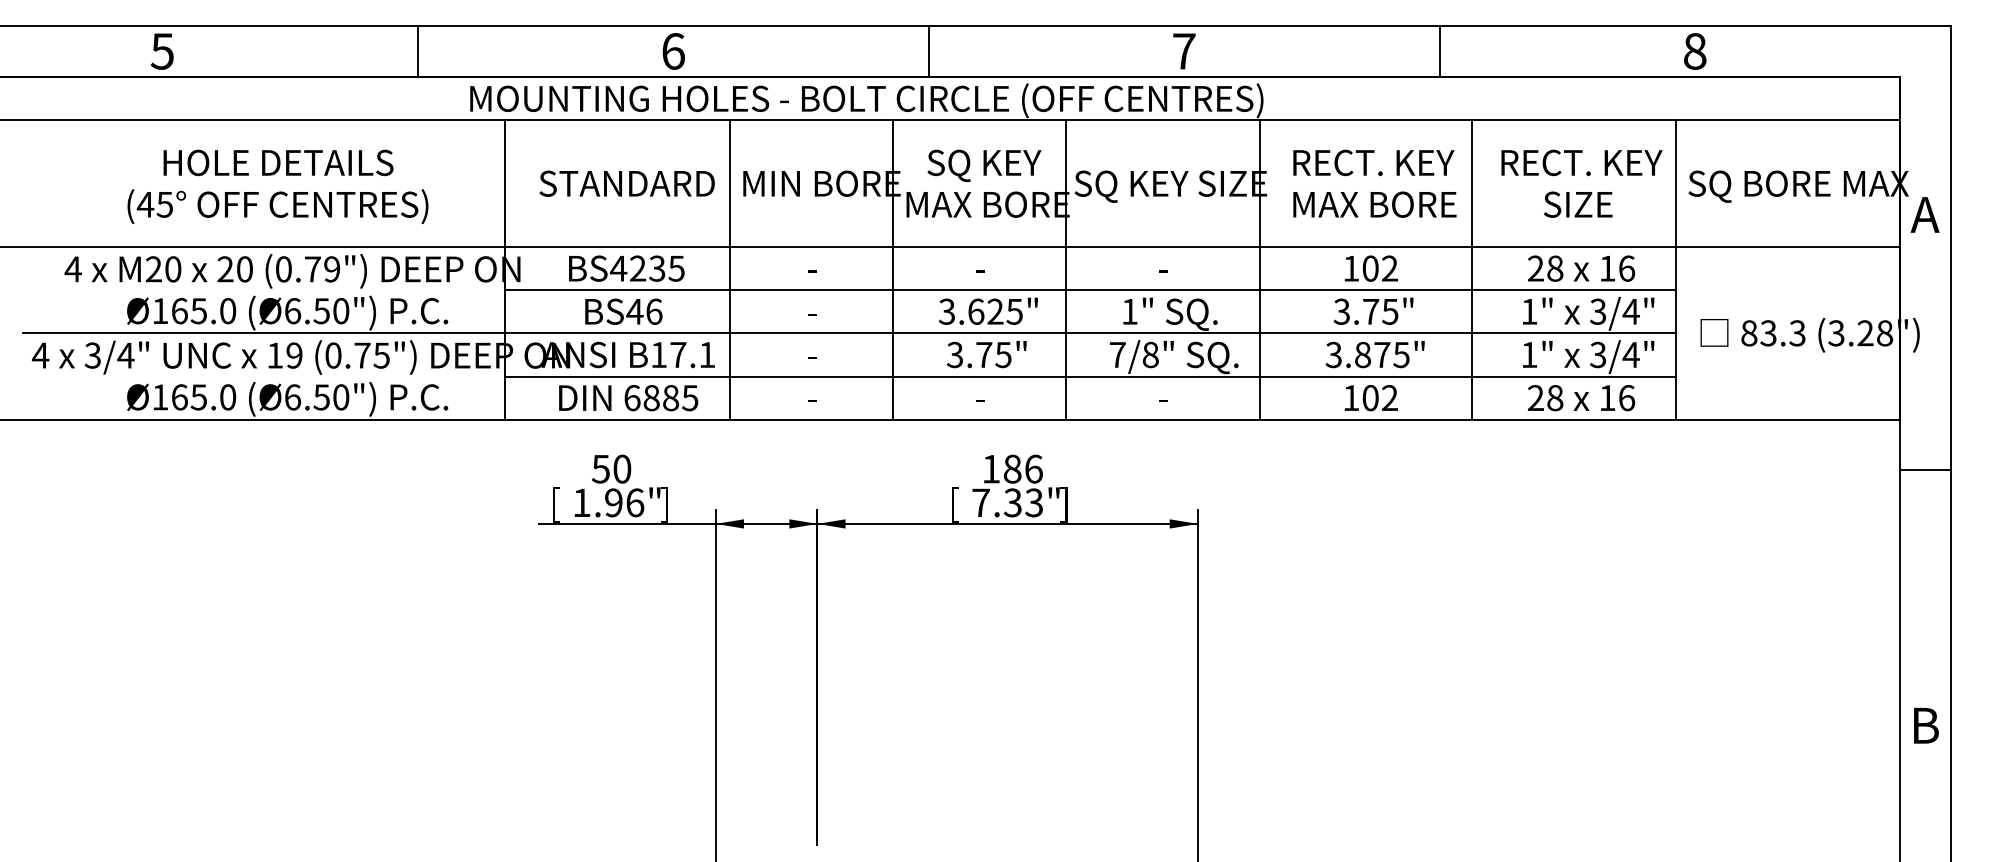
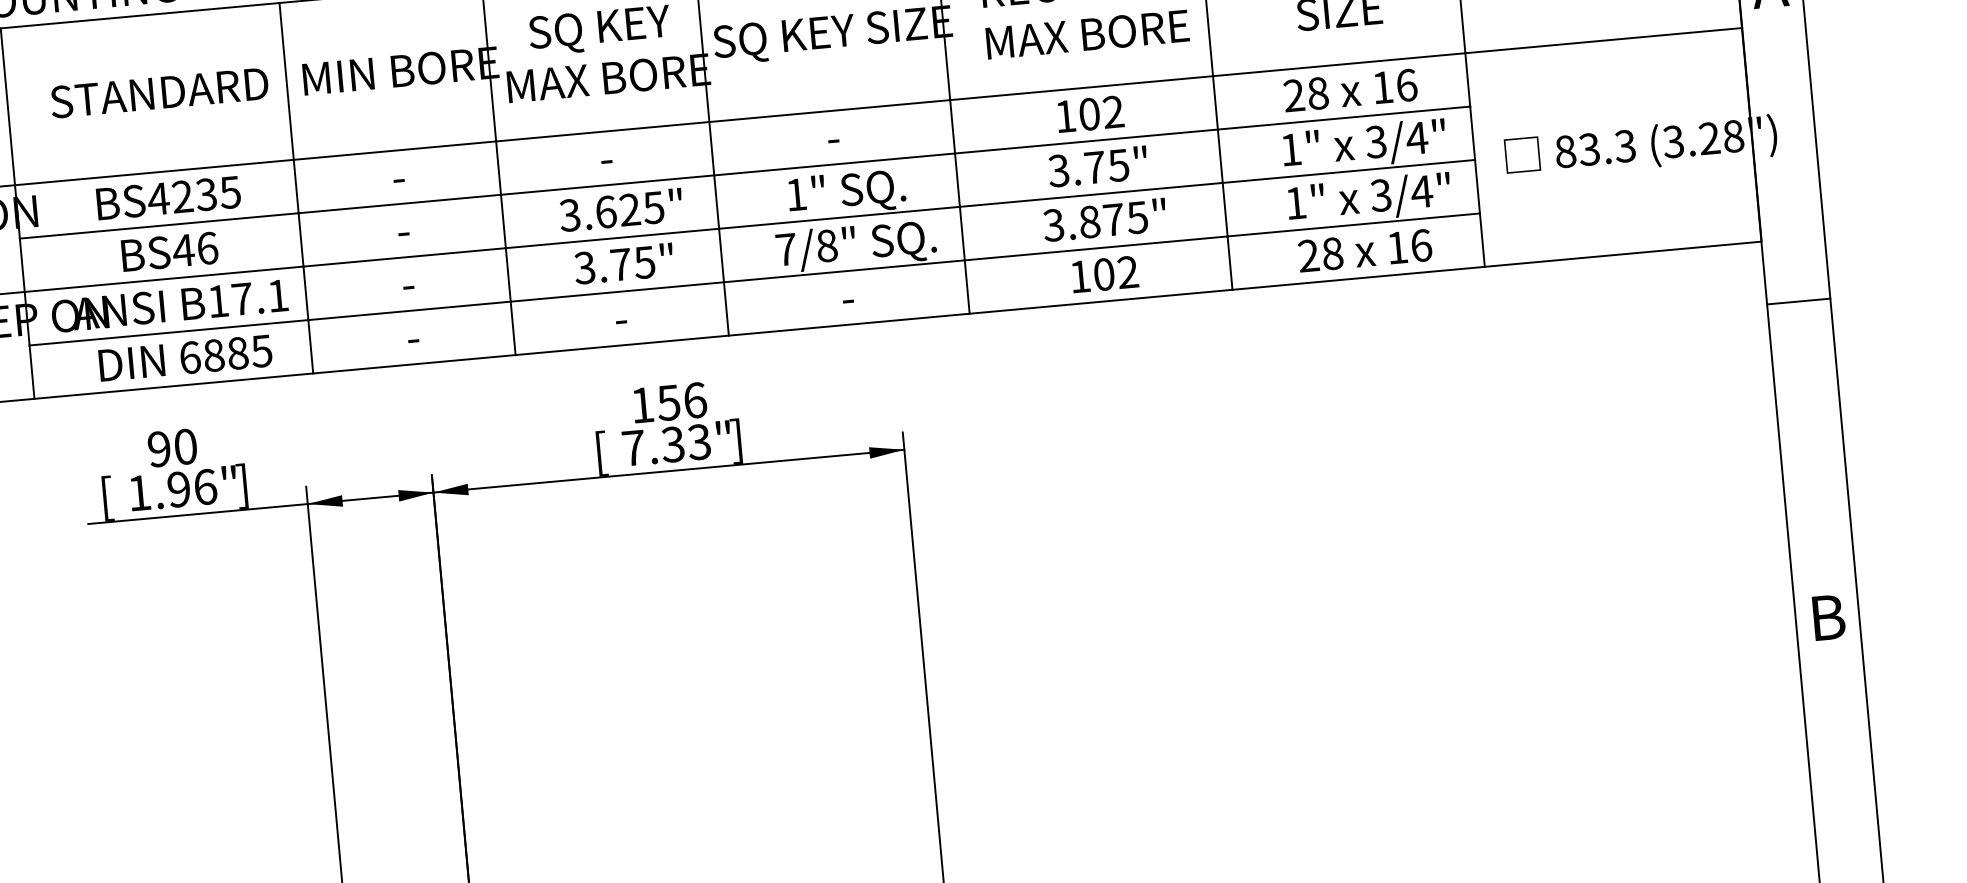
text: (600, 468) -> (158, 448), 50 -> 90
text: (1012, 468) -> (668, 402), 186 -> 156

